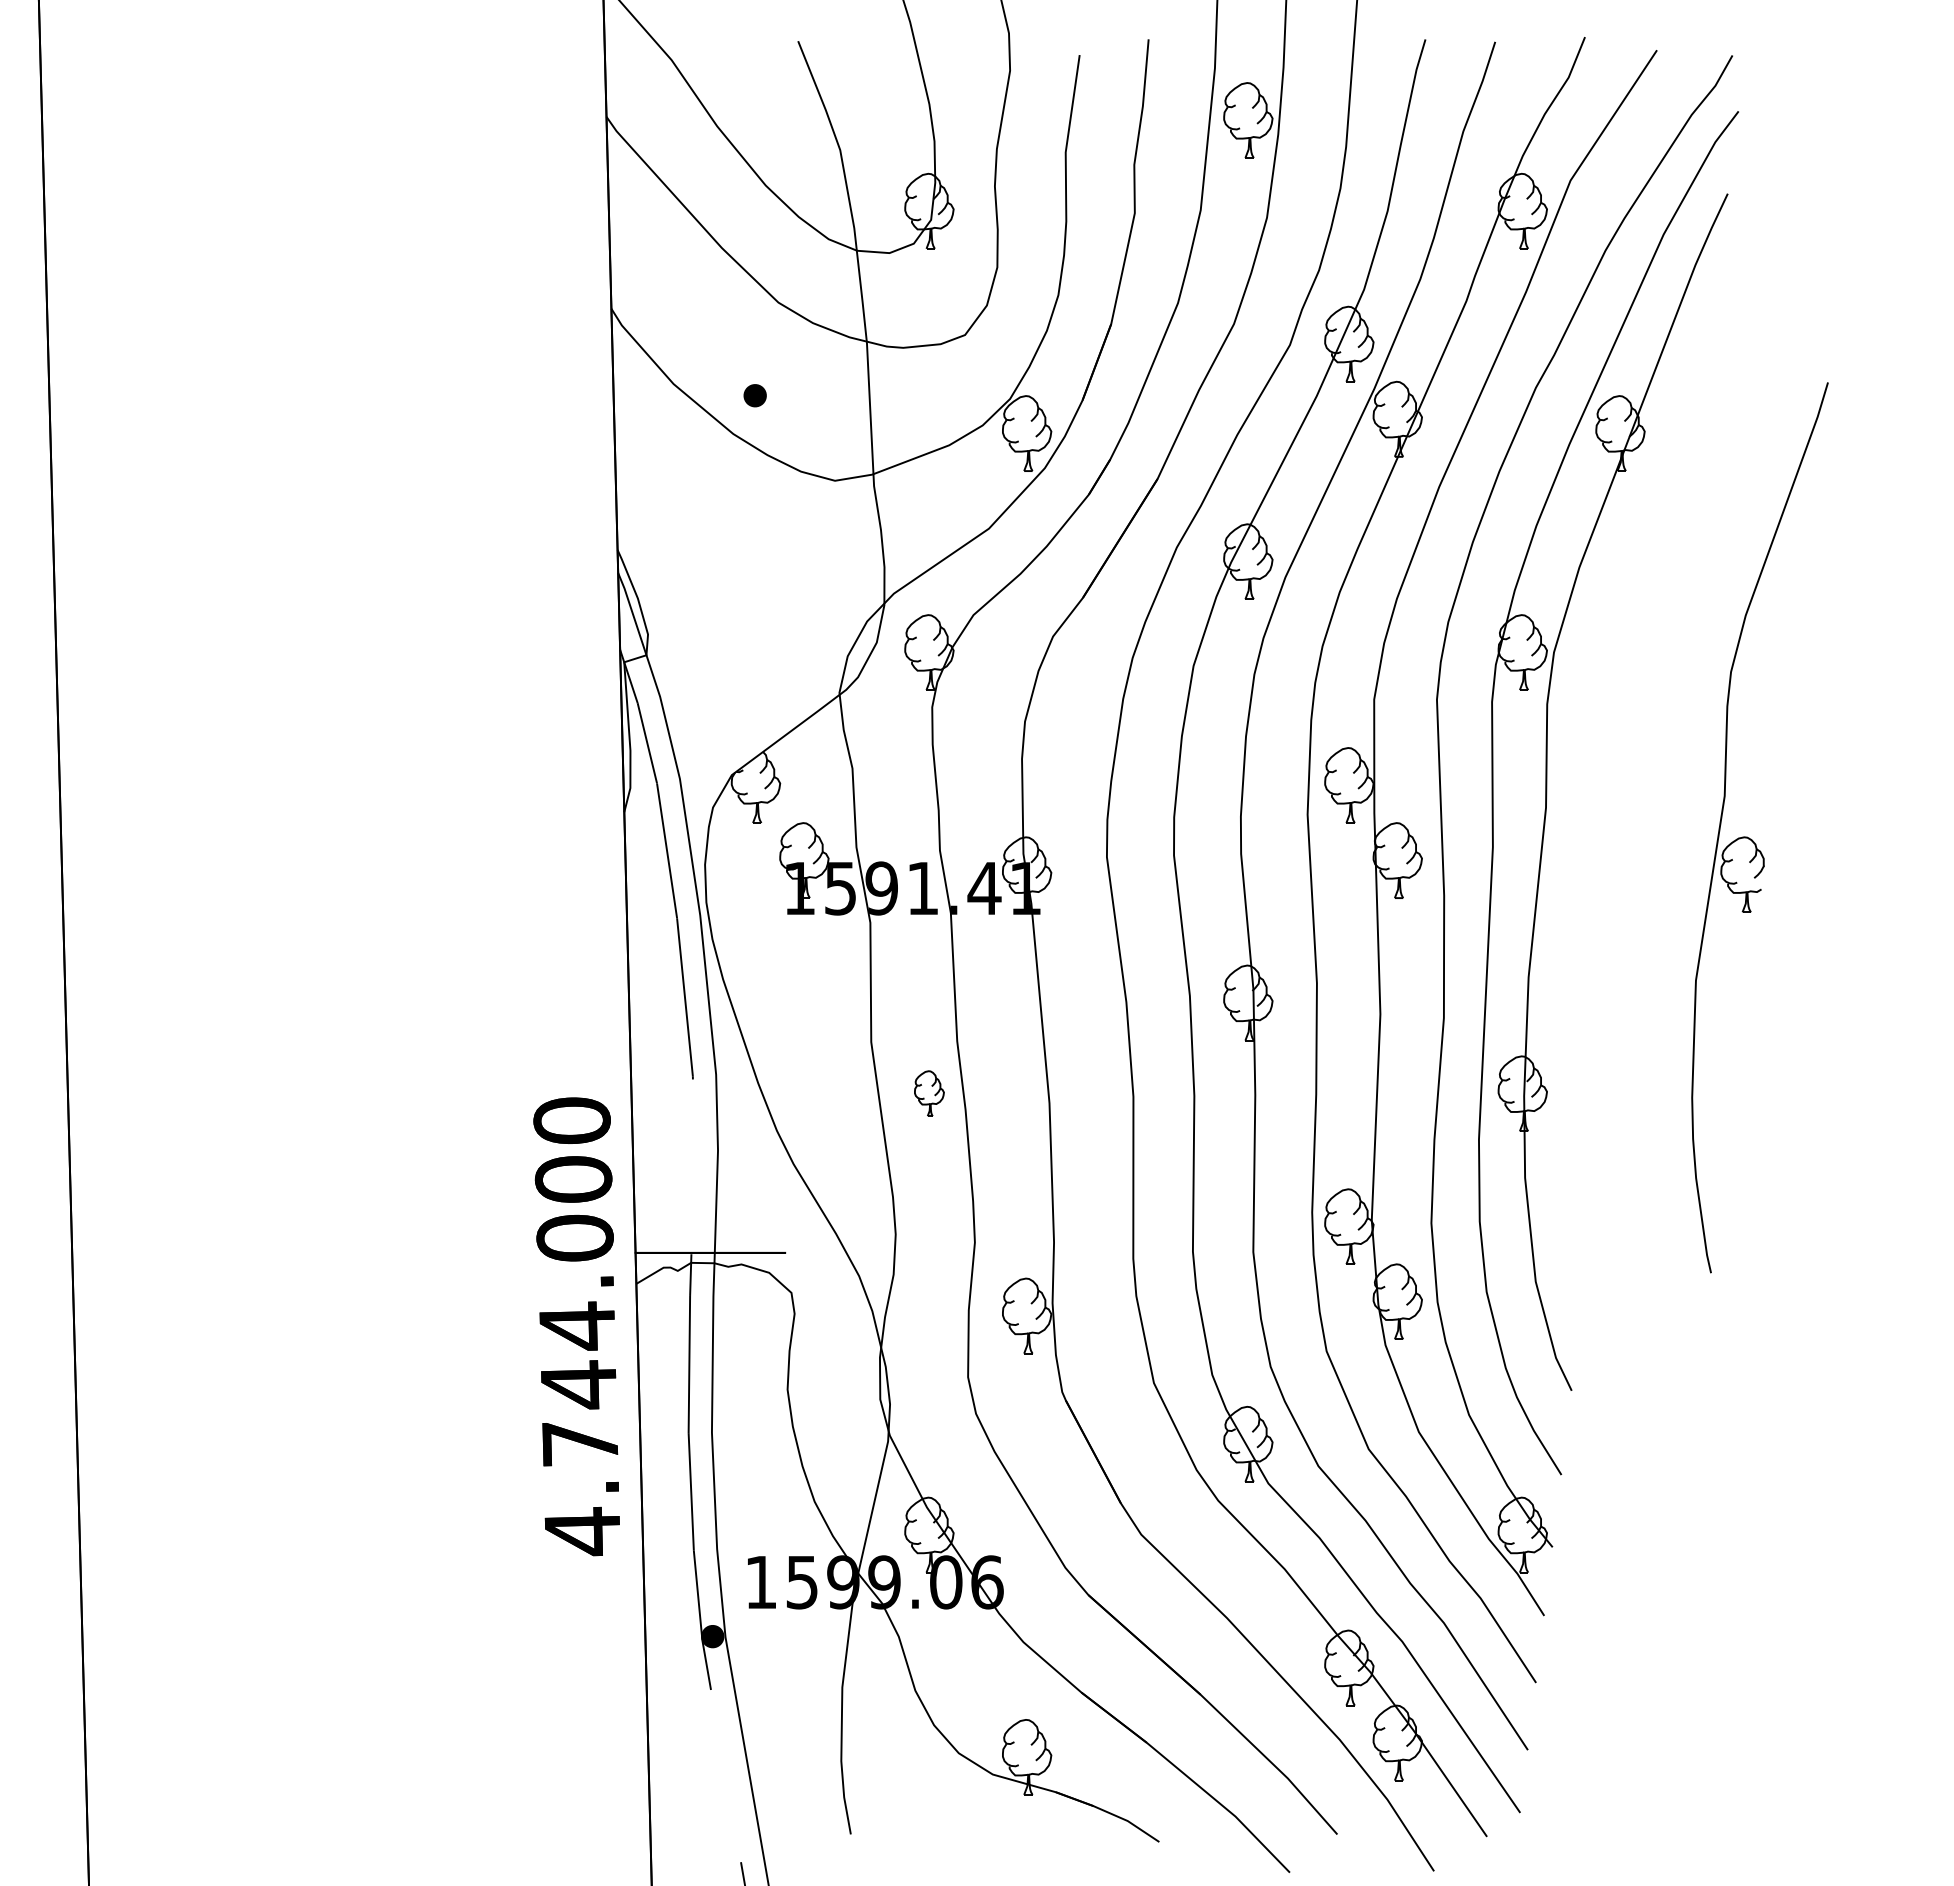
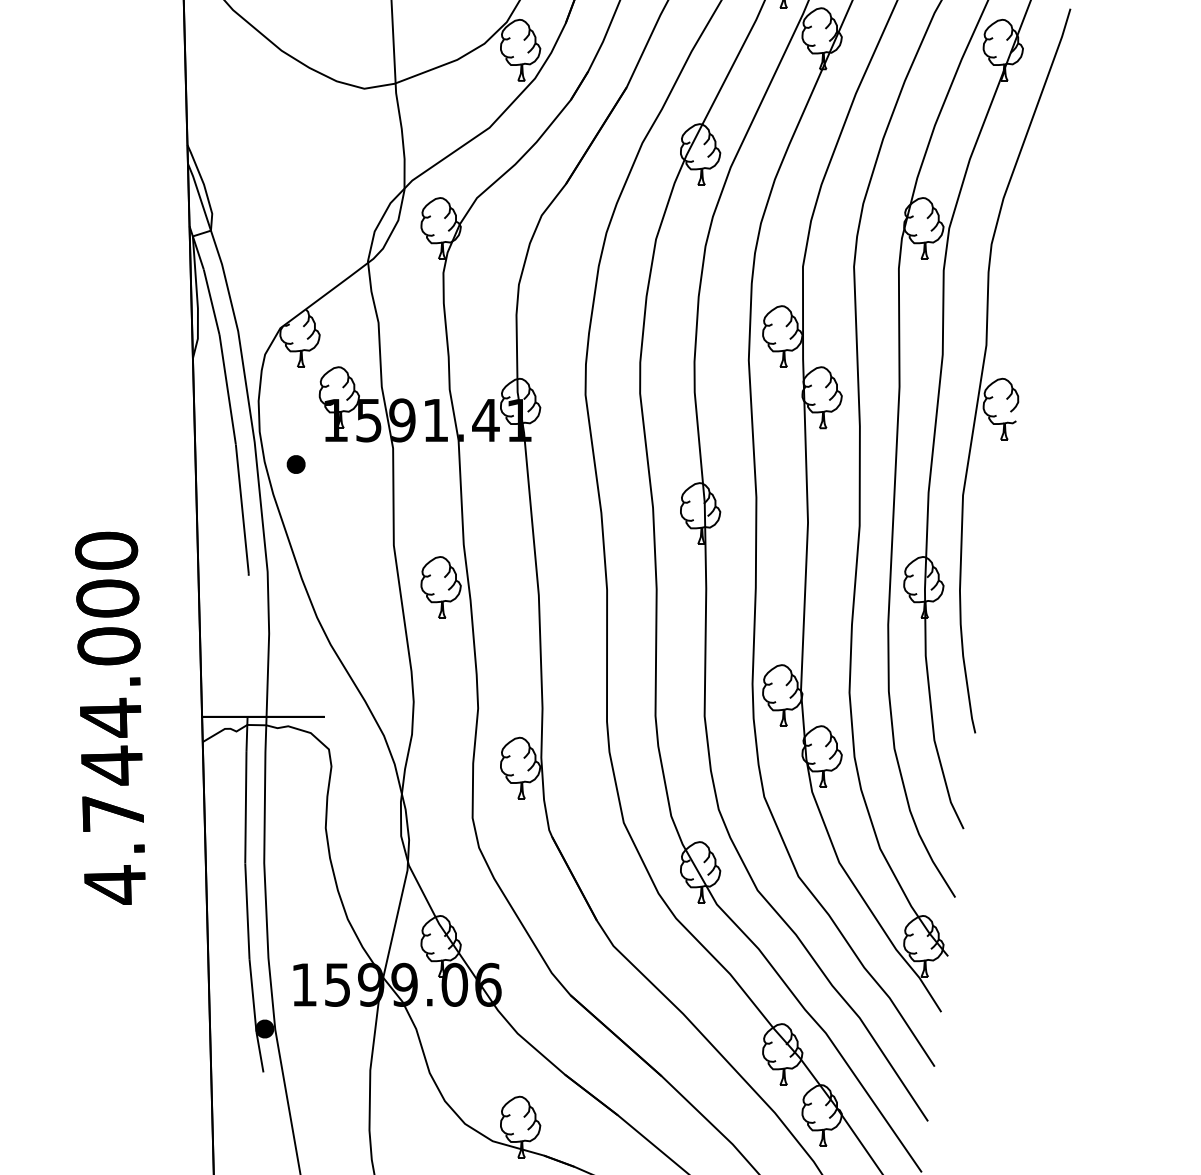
part: (754, 395) -> (295, 464), moved
part: (1752, 839) -> (1009, 380), moved
part: (929, 1093) -> (441, 587), size x1.67
text: (576, 1326) -> (110, 718), moved

